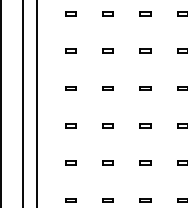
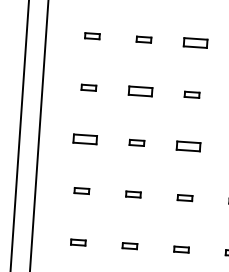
part: (145, 13) -> (195, 42), size x1.6
part: (107, 50) -> (139, 90), size x1.6
part: (70, 88) -> (84, 139), size x1.6
part: (145, 88) -> (188, 146), size x1.6

